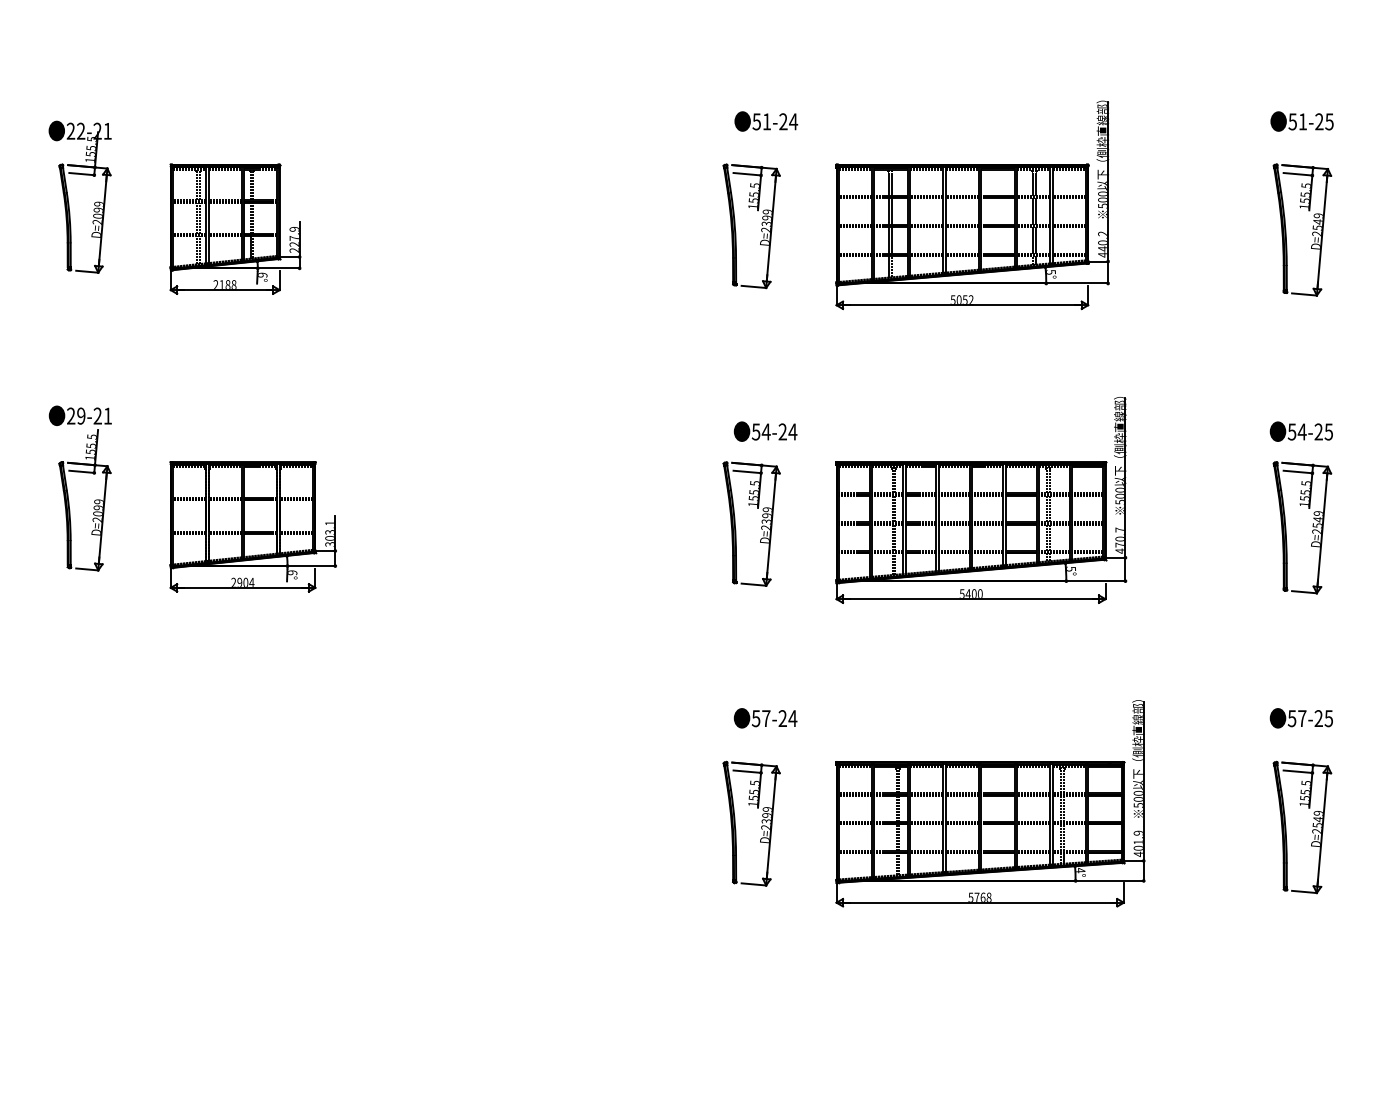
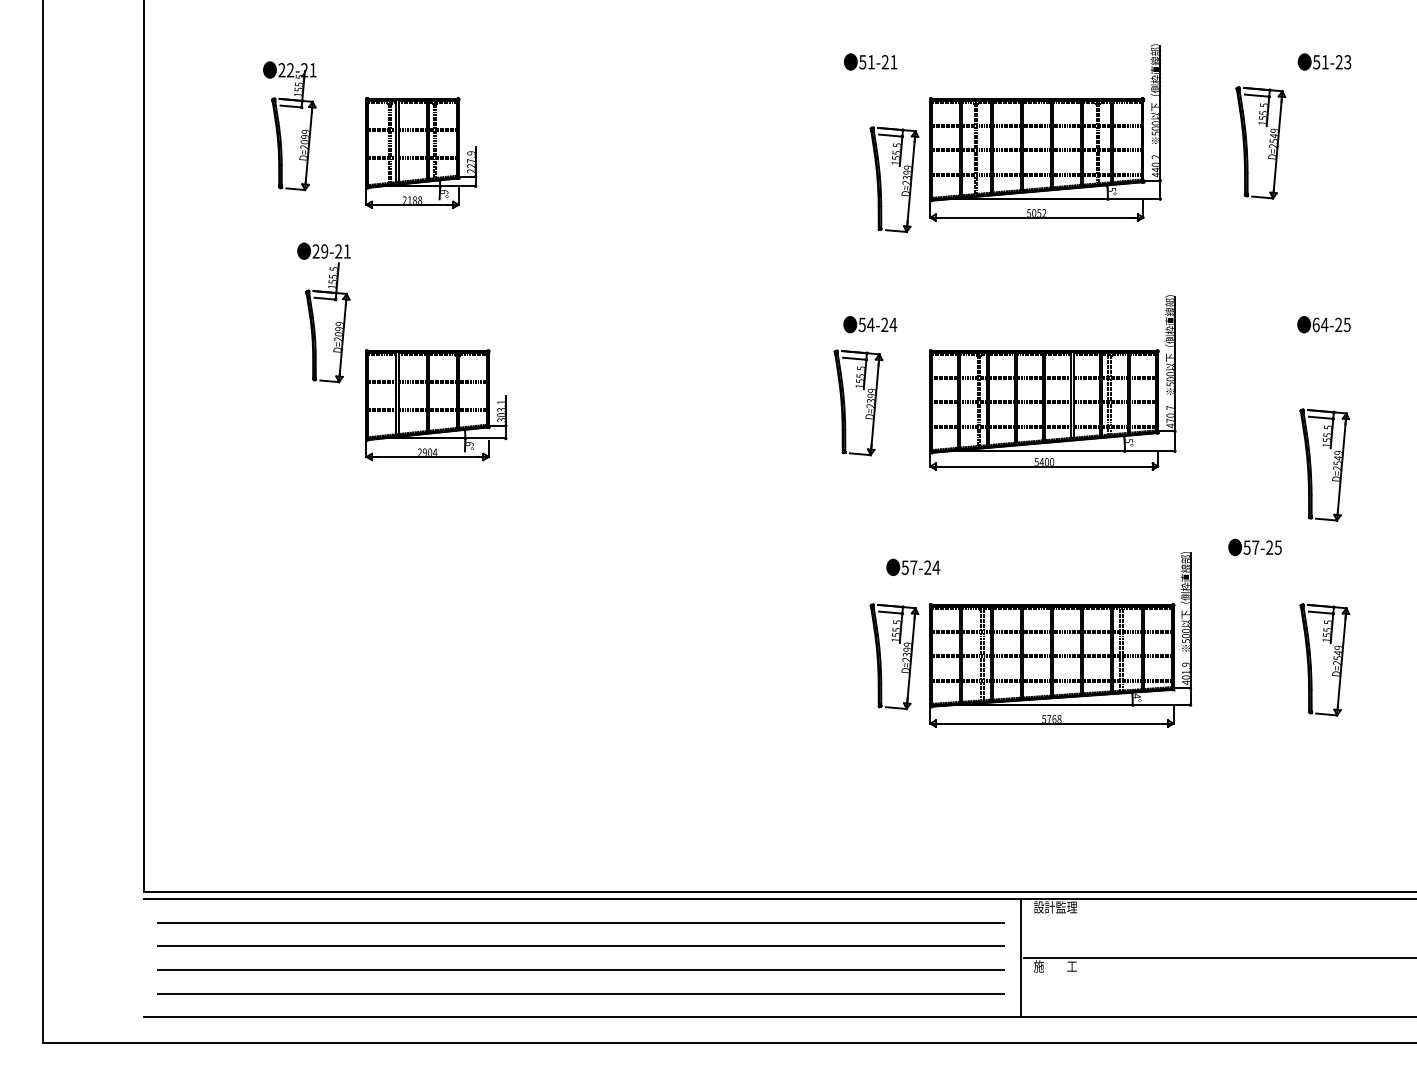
text: (1329, 120) -> (1347, 61), 51-25 -> 51-23
text: (793, 122) -> (893, 62), 51-24 -> 51-21
part: (761, 223) -> (902, 177), moved
part: (1312, 229) -> (1269, 142), moved
text: (1291, 431) -> (1315, 324), 54-25 -> 64-25
part: (68, 488) -> (313, 312), moved
part: (1312, 527) -> (1333, 464), moved
text: (765, 717) -> (913, 566), moved
text: (1300, 717) -> (1254, 546), moved
part: (761, 821) -> (902, 654), moved

